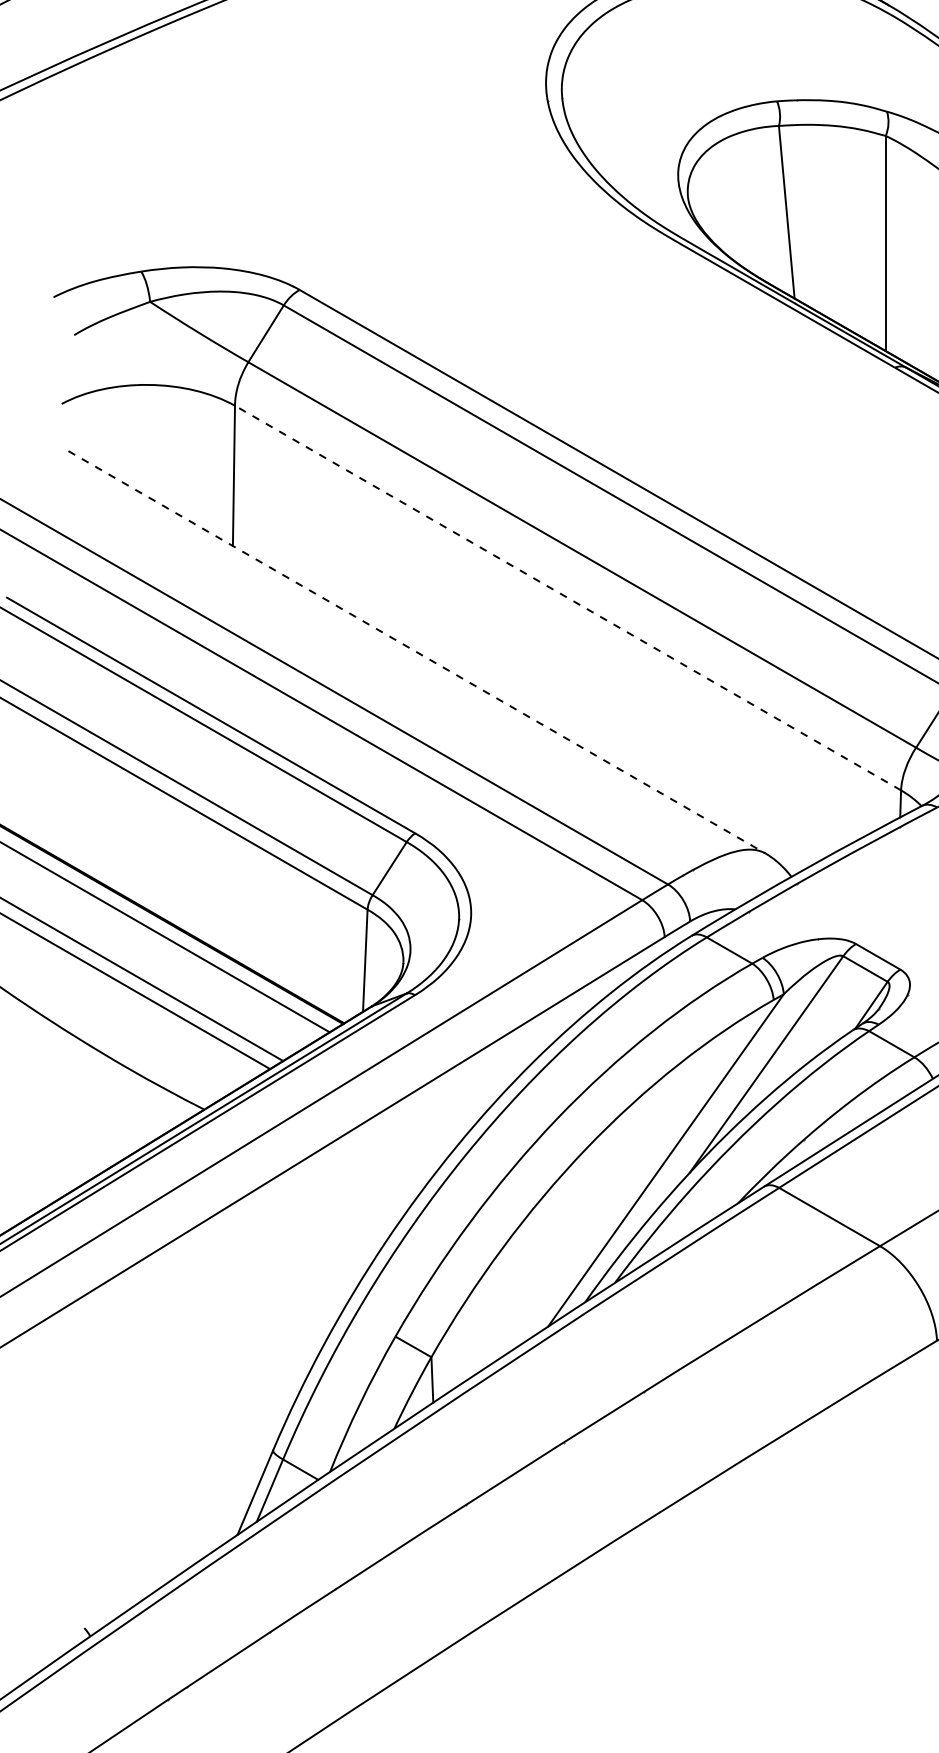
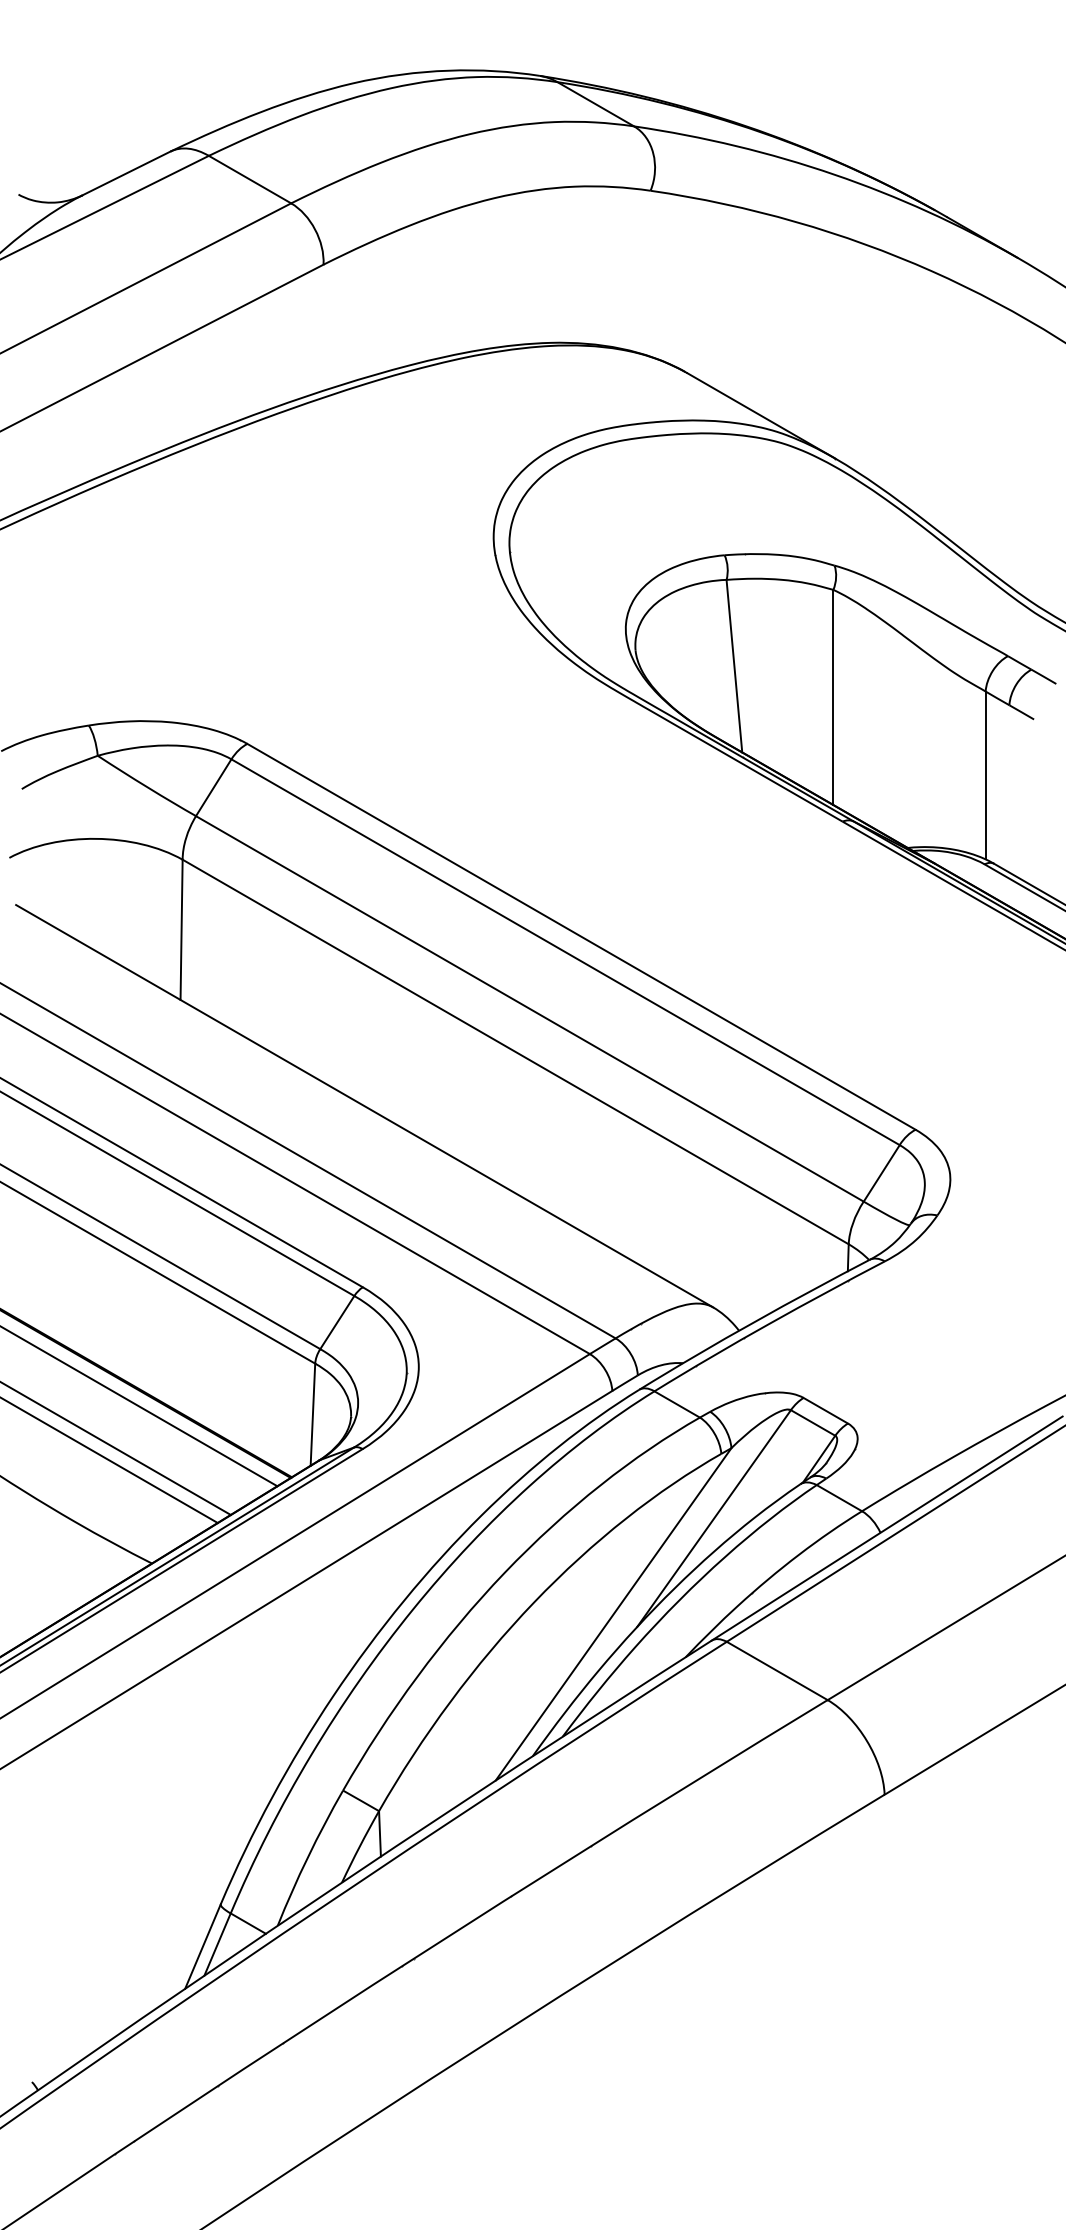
line: (567, 597) -> (515, 1051), dashed -> solid
line: (417, 652) -> (365, 1106), dashed -> solid

